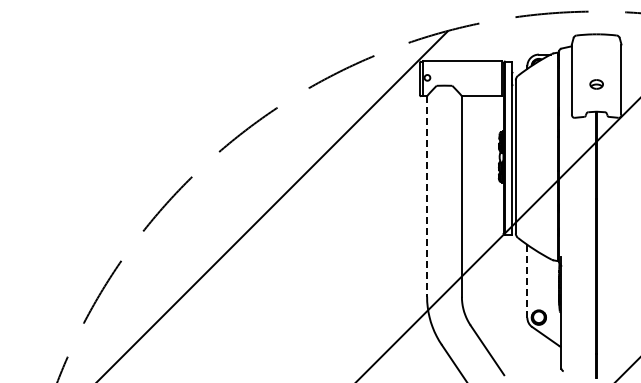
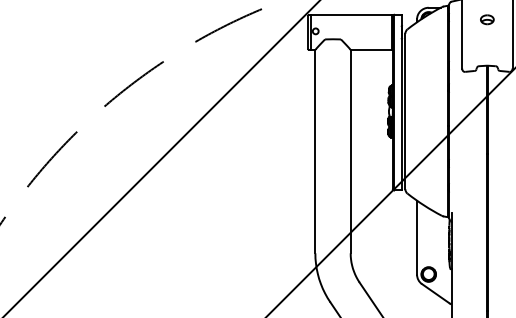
part: (596, 84) -> (487, 19), moved
line: (427, 197) -> (315, 152), dashed -> solid
line: (527, 281) -> (417, 237), dashed -> solid

